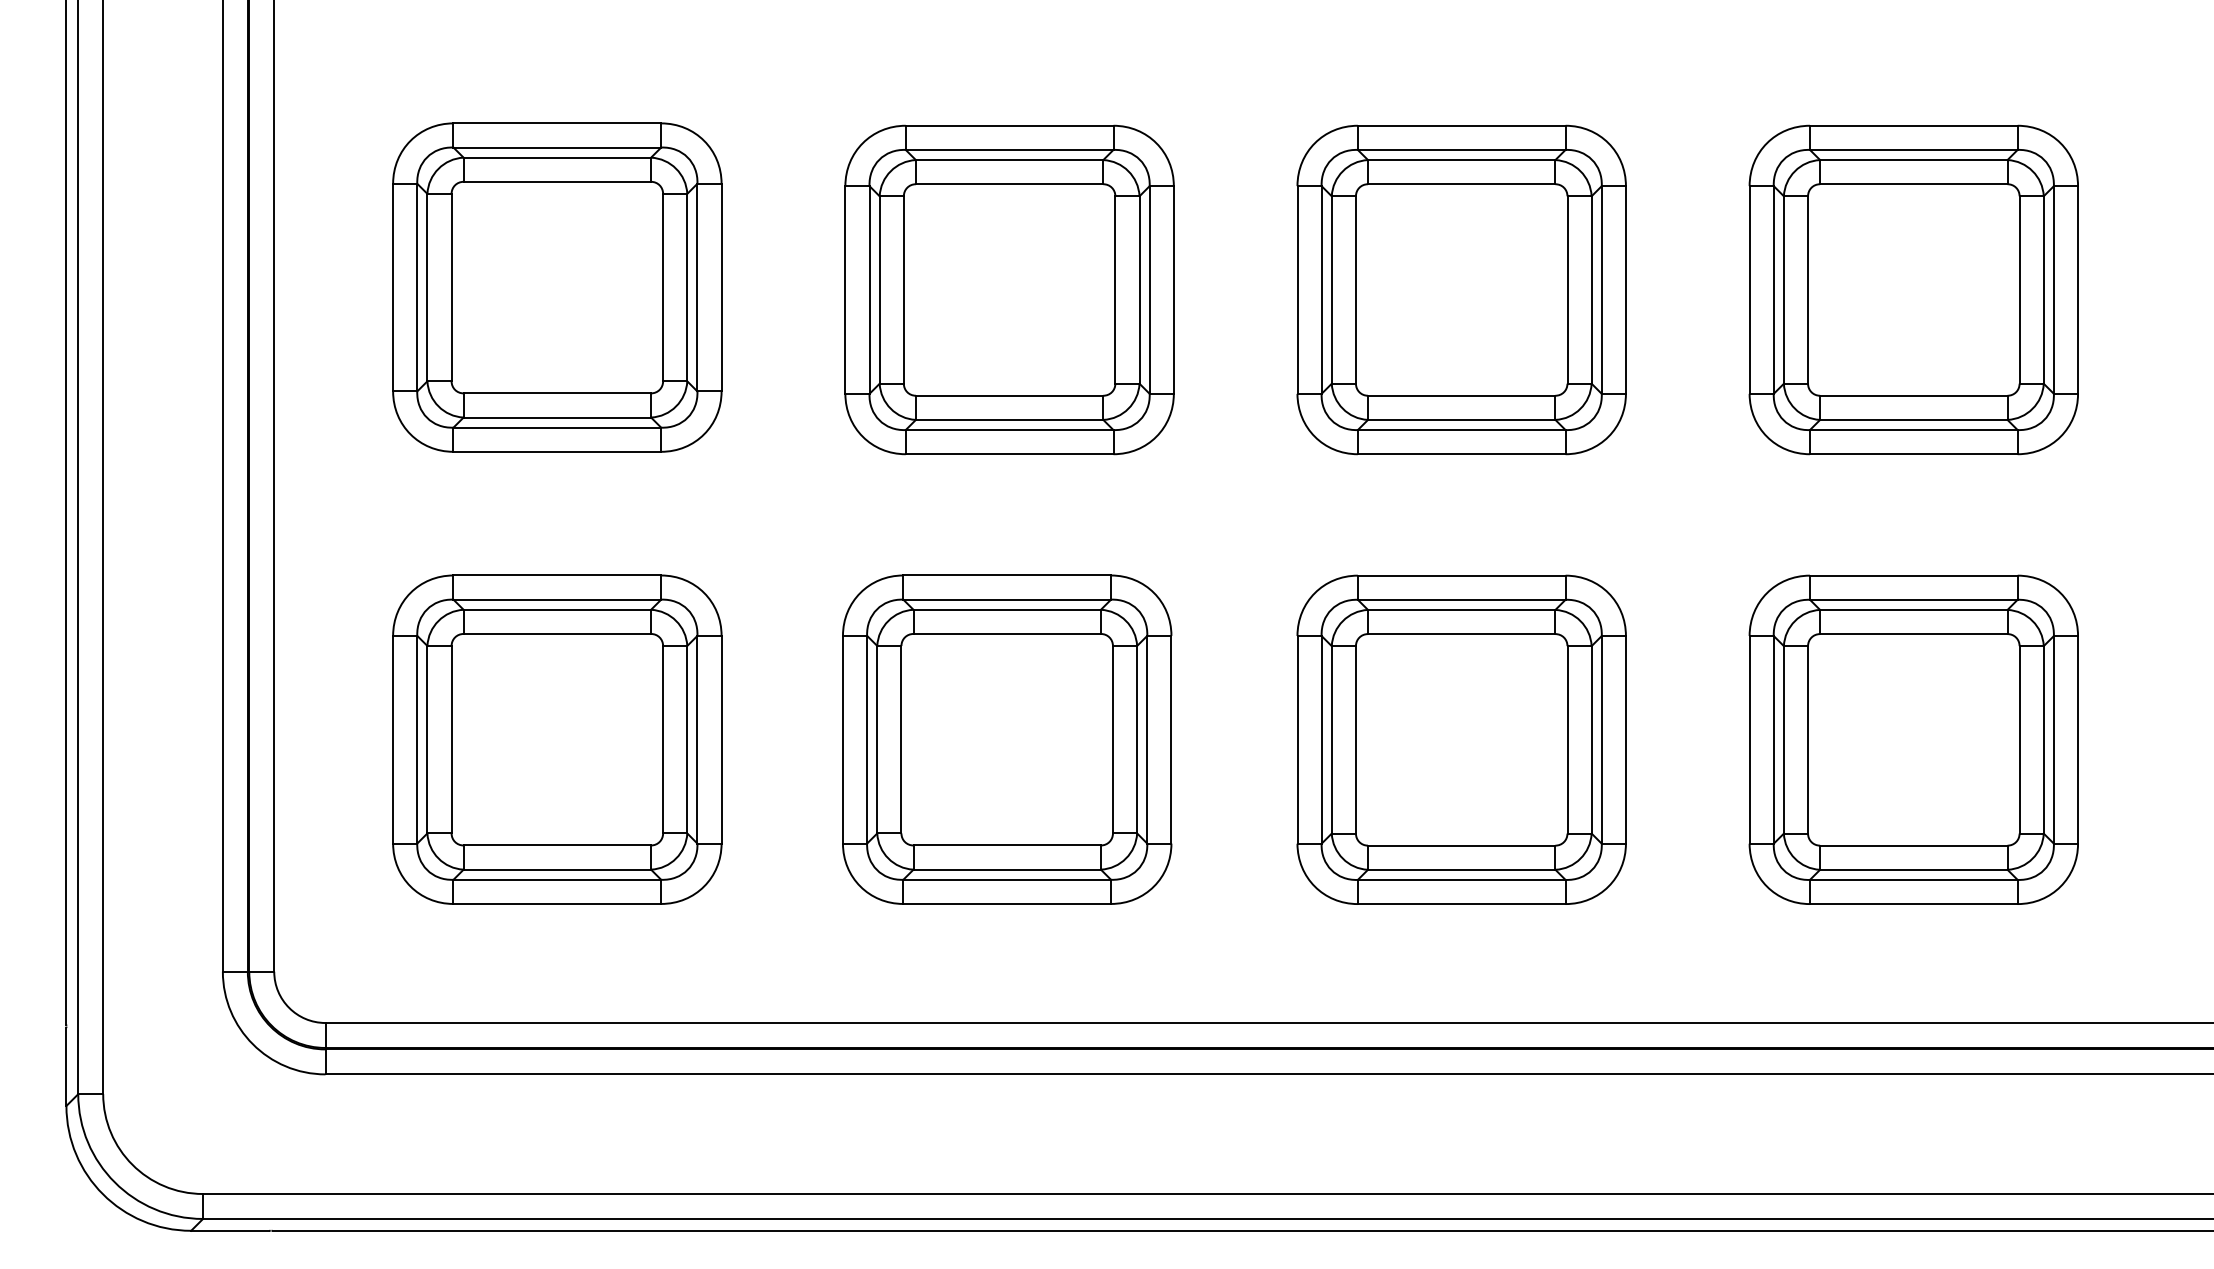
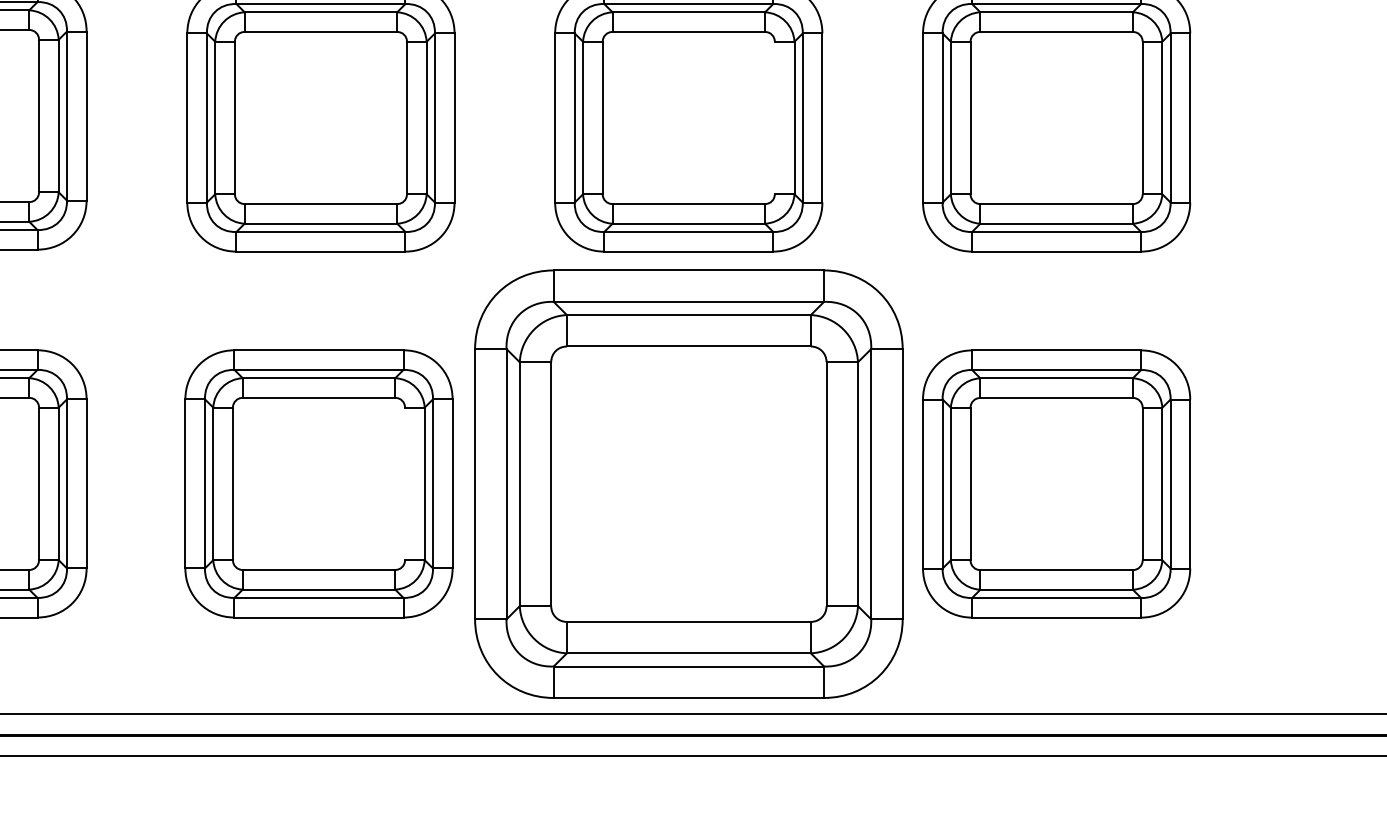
line: (1567, 289) -> (774, 117), removed
line: (1113, 739) -> (405, 483), removed
part: (1461, 739) -> (688, 483), size x1.6

